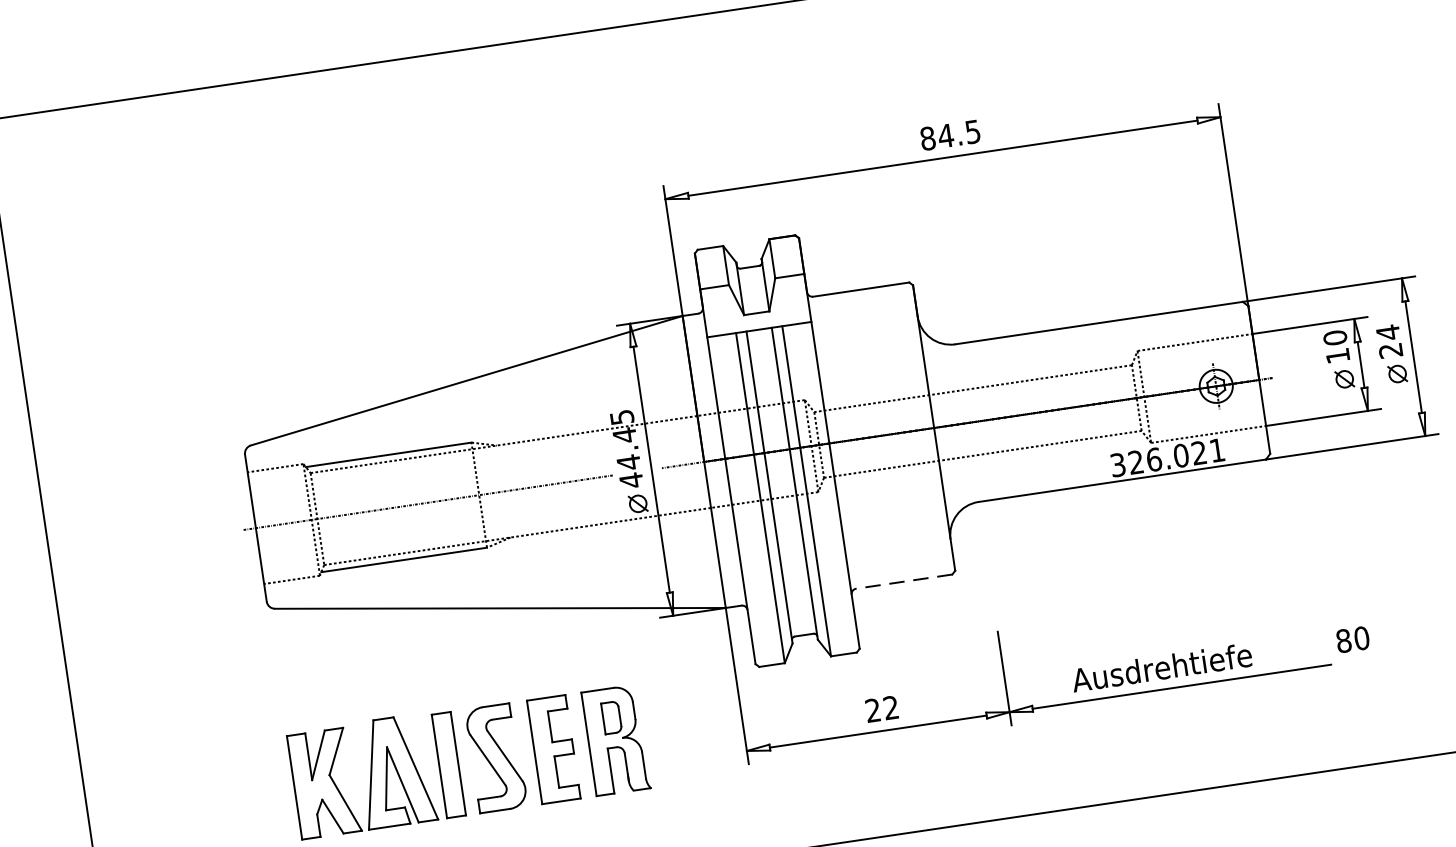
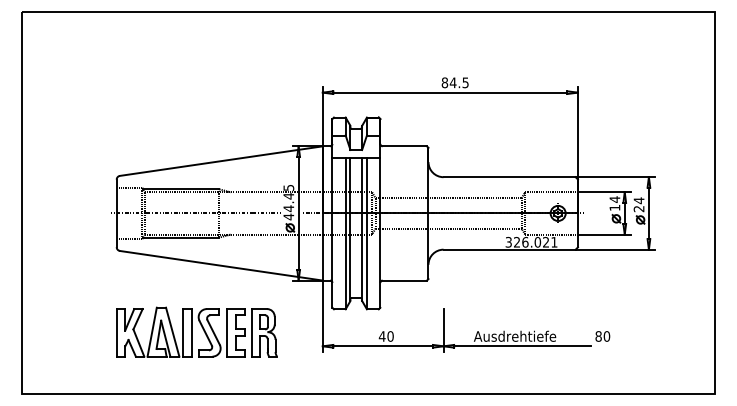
text: (1334, 337) -> (614, 199), 10 -> 14
line: (903, 581) -> (404, 280), dashed -> solid
text: (880, 709) -> (385, 336), 22 -> 40

